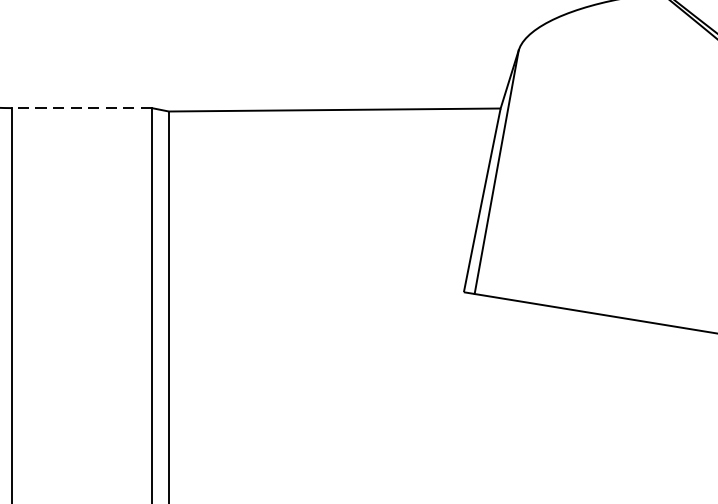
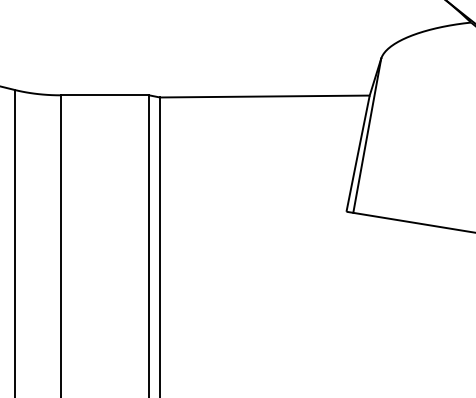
line: (81, 108) -> (104, 95), dashed -> solid

